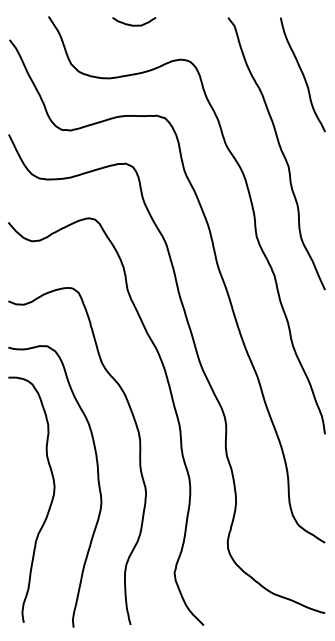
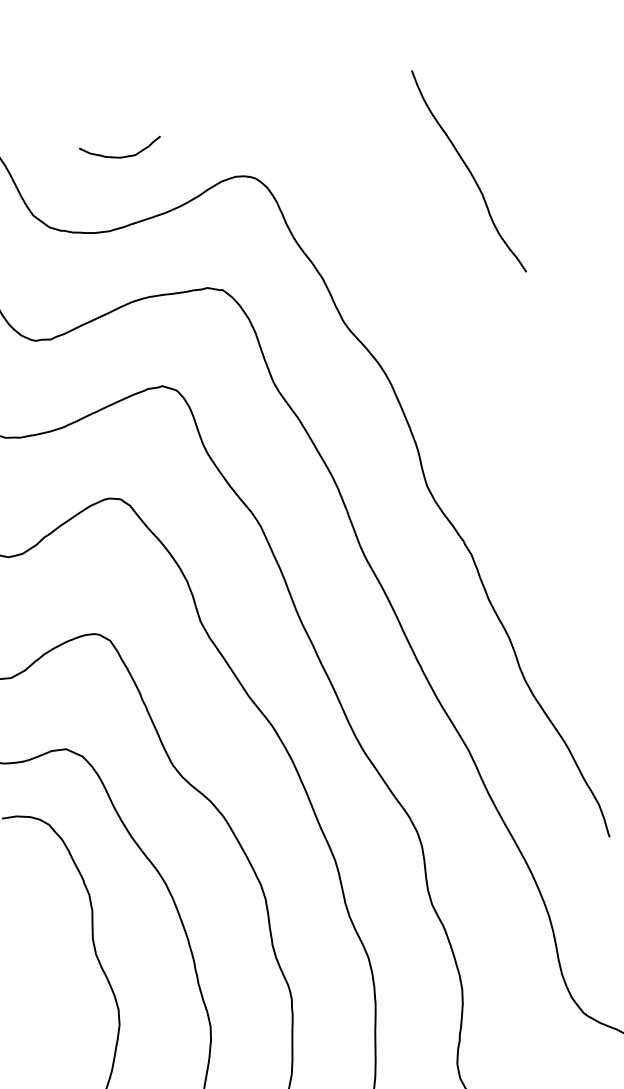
curve: (134, 24) -> (122, 155), moved
curve: (280, 150) -> (448, 318), removed

